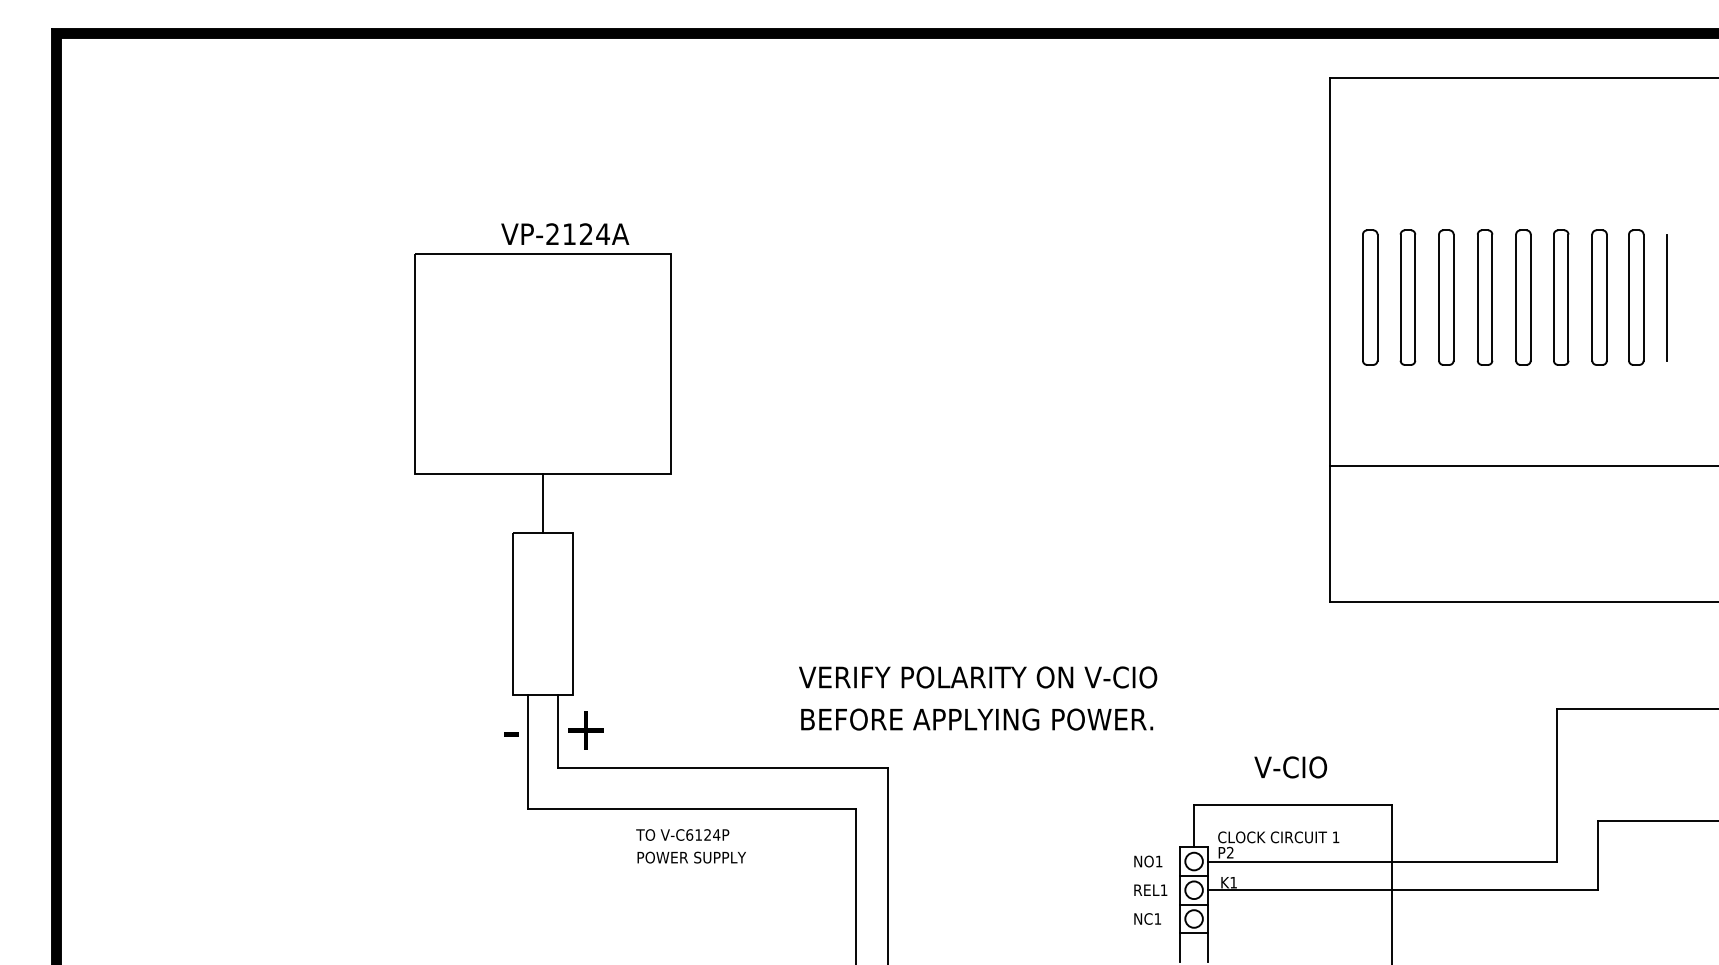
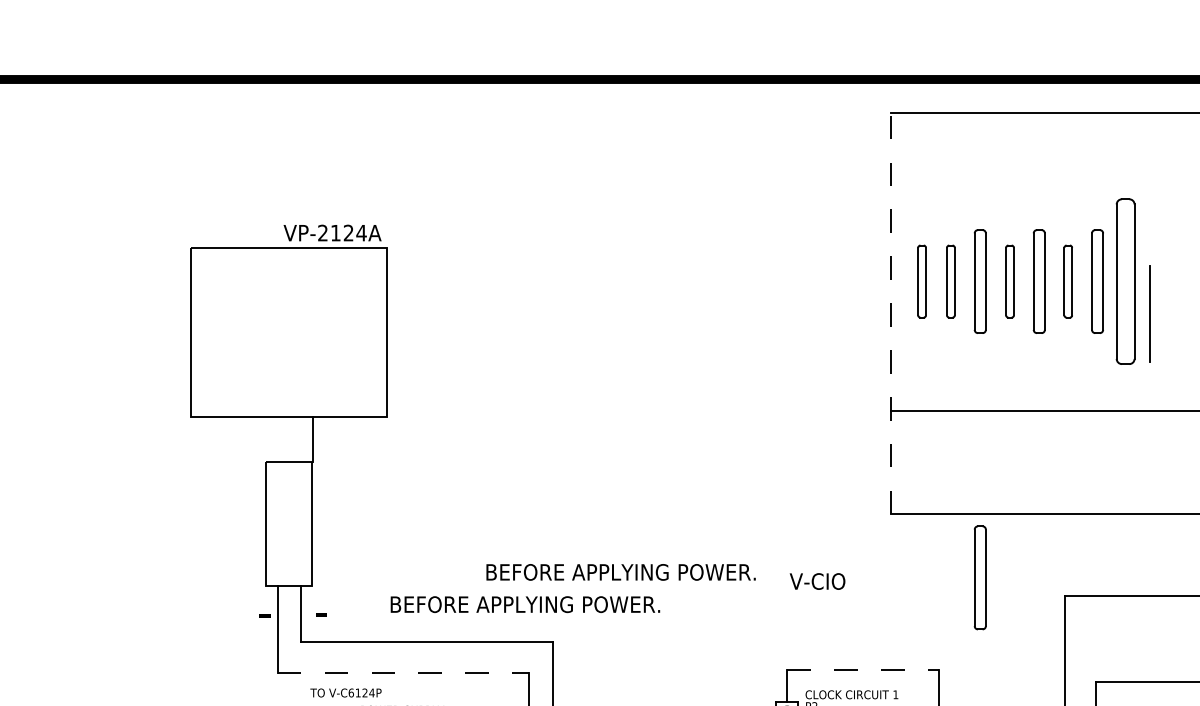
text: (565, 233) -> (332, 232), moved
part: (1370, 297) -> (922, 281), size x0.7
part: (1407, 297) -> (950, 281), size x0.7
part: (1485, 297) -> (1010, 281), size x0.7
part: (1561, 297) -> (1068, 281), size x0.7
part: (1636, 297) -> (1125, 281), size x1.6
line: (1666, 297) -> (1148, 313), moved
line: (1330, 339) -> (891, 313), solid -> dashed
line: (543, 503) -> (312, 439), moved
text: (978, 677) -> (622, 572), VERIFY POLARITY ON V-CIO -> BEFORE APPLYING POWER.
part: (1446, 684) -> (980, 577), added
text: (977, 719) -> (525, 604), moved
text: (585, 730) -> (321, 612), + -> -
text: (1290, 767) -> (817, 581), moved
line: (1293, 805) -> (863, 670), solid -> dashed
line: (692, 808) -> (403, 672), solid -> dashed
text: (682, 834) -> (345, 692), moved

